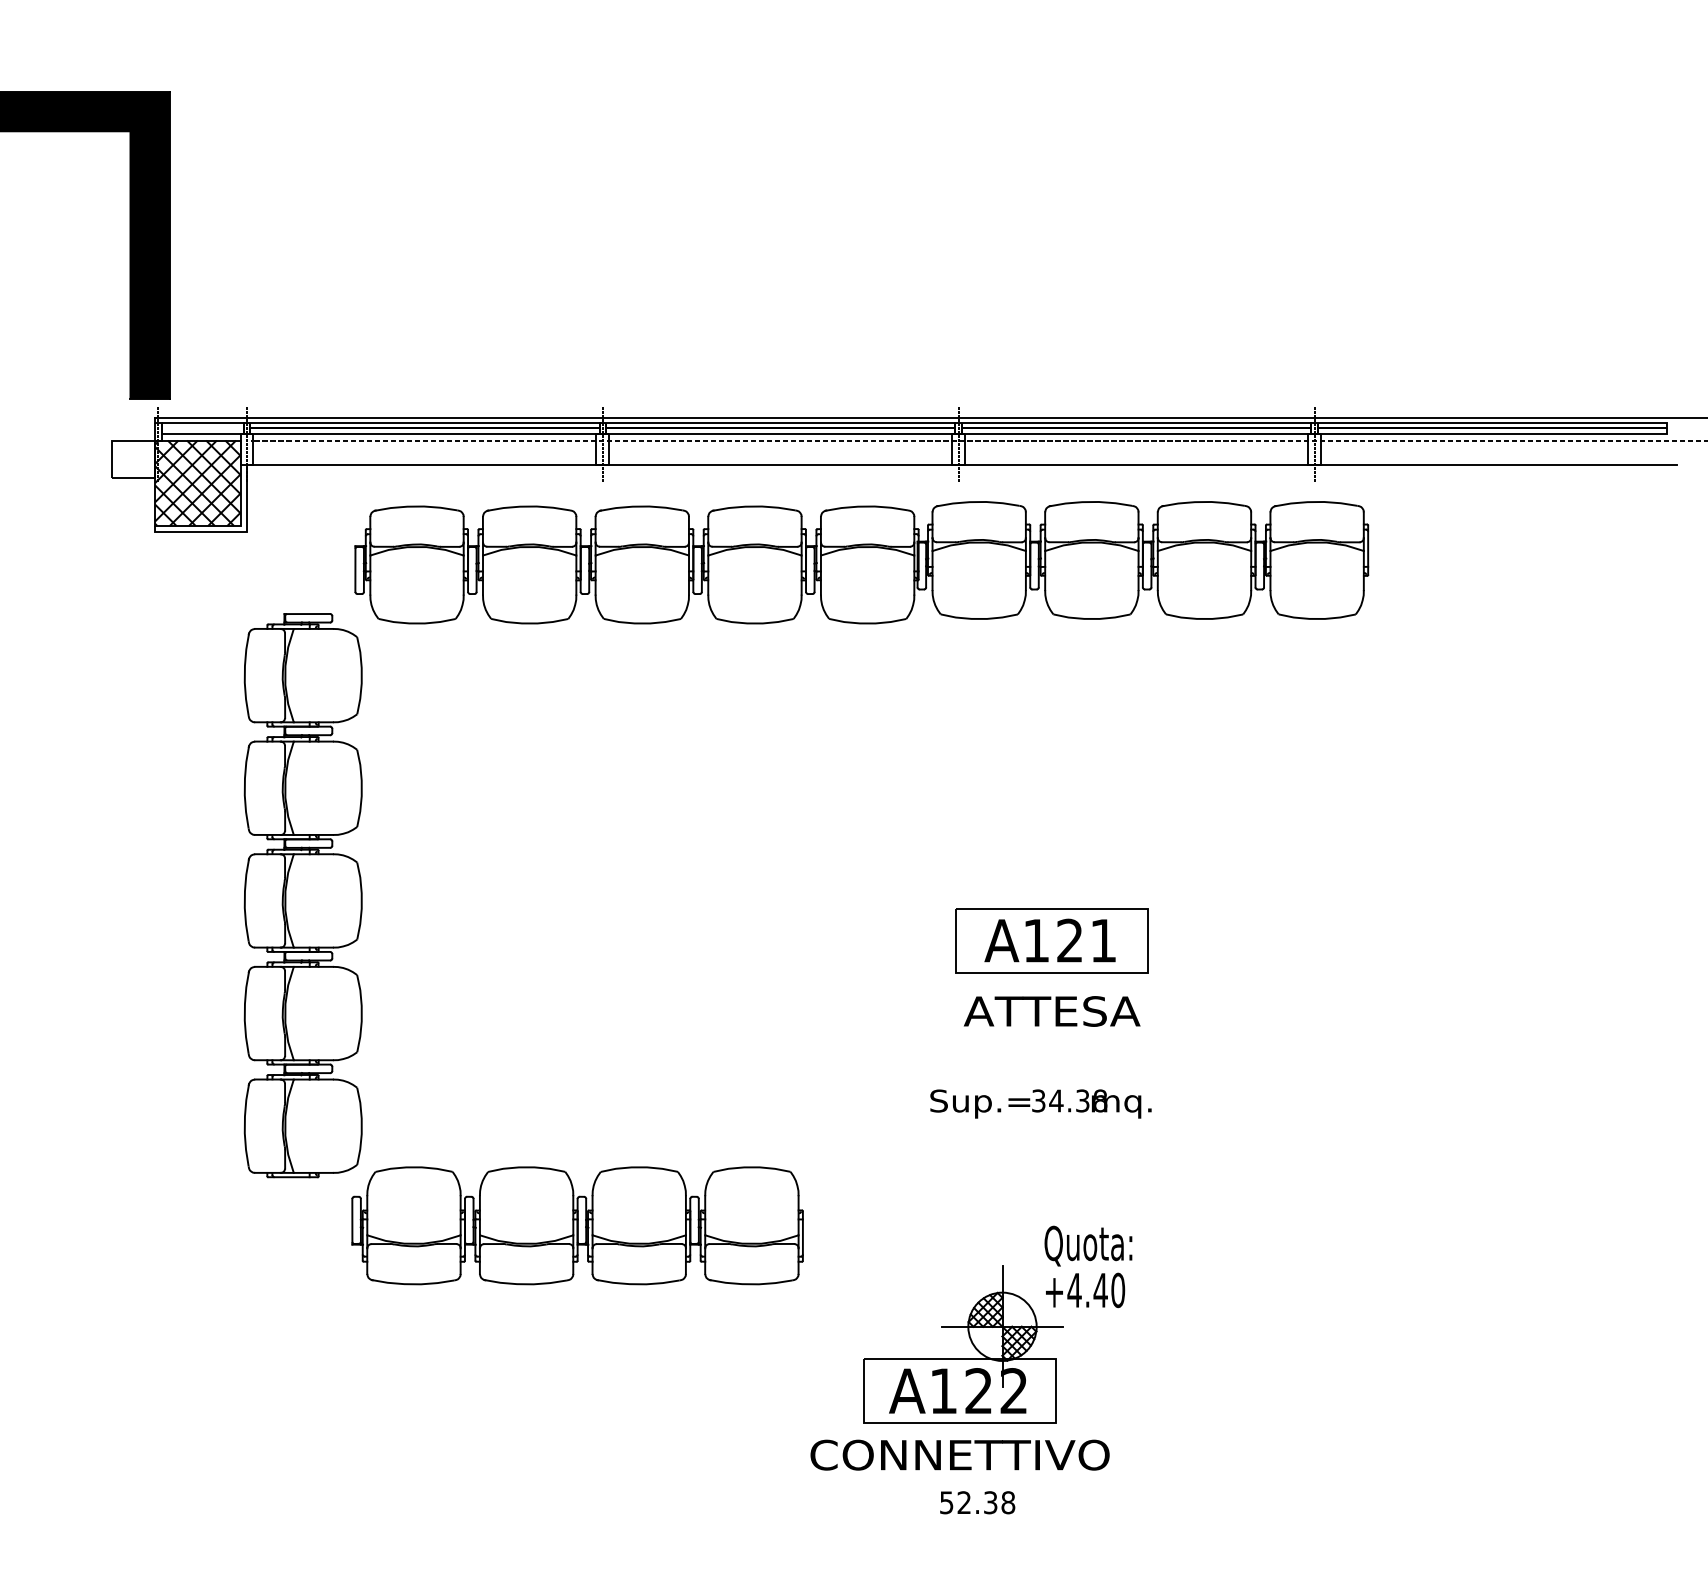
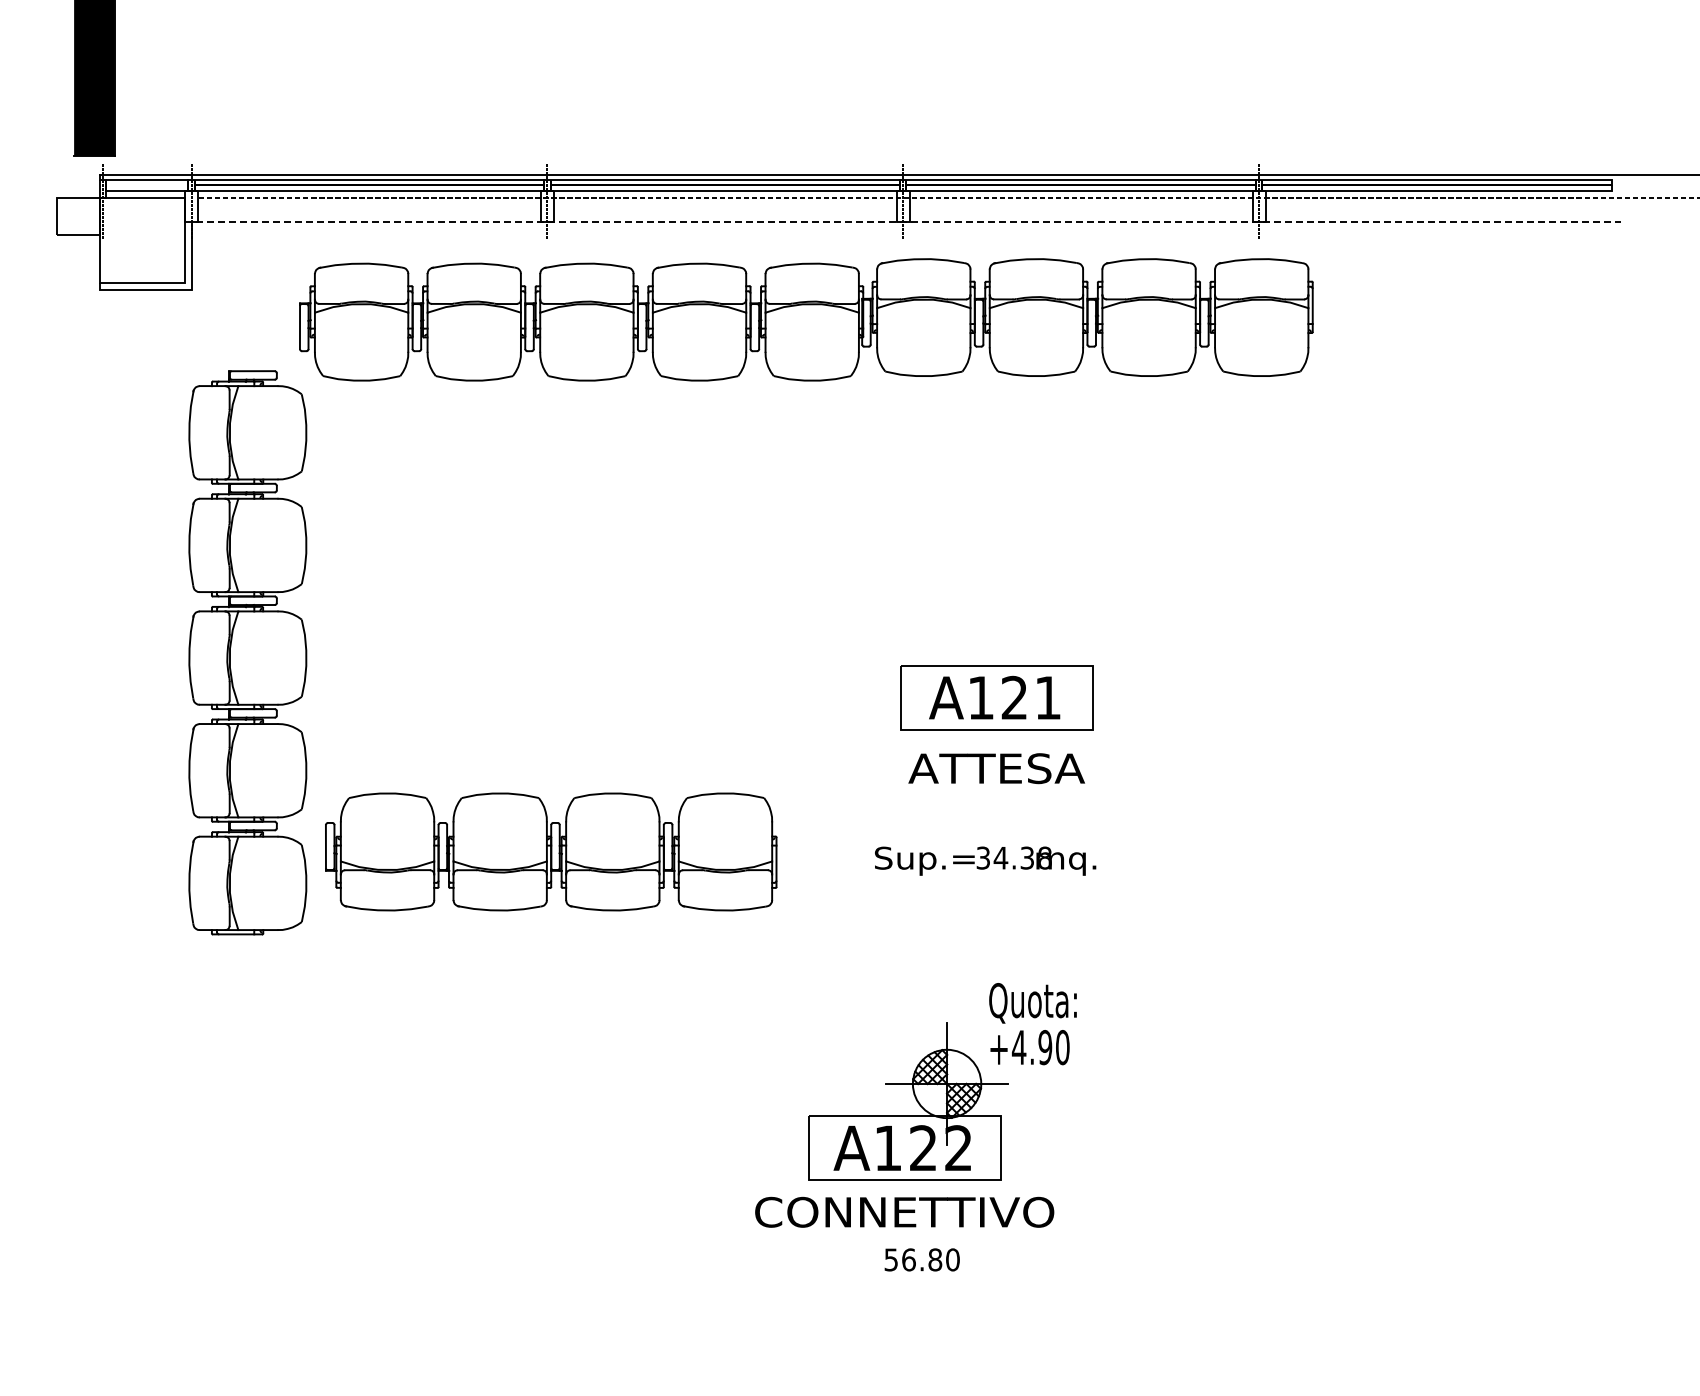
line: (964, 465) -> (909, 222), solid -> dashed
hatch: (197, 482) -> (142, 239), removed
part: (577, 1225) -> (551, 851), moved
text: (1100, 1290) -> (1045, 1047), +4.40 -> +4.90
text: (986, 1502) -> (931, 1259), 52.38 -> 56.80

